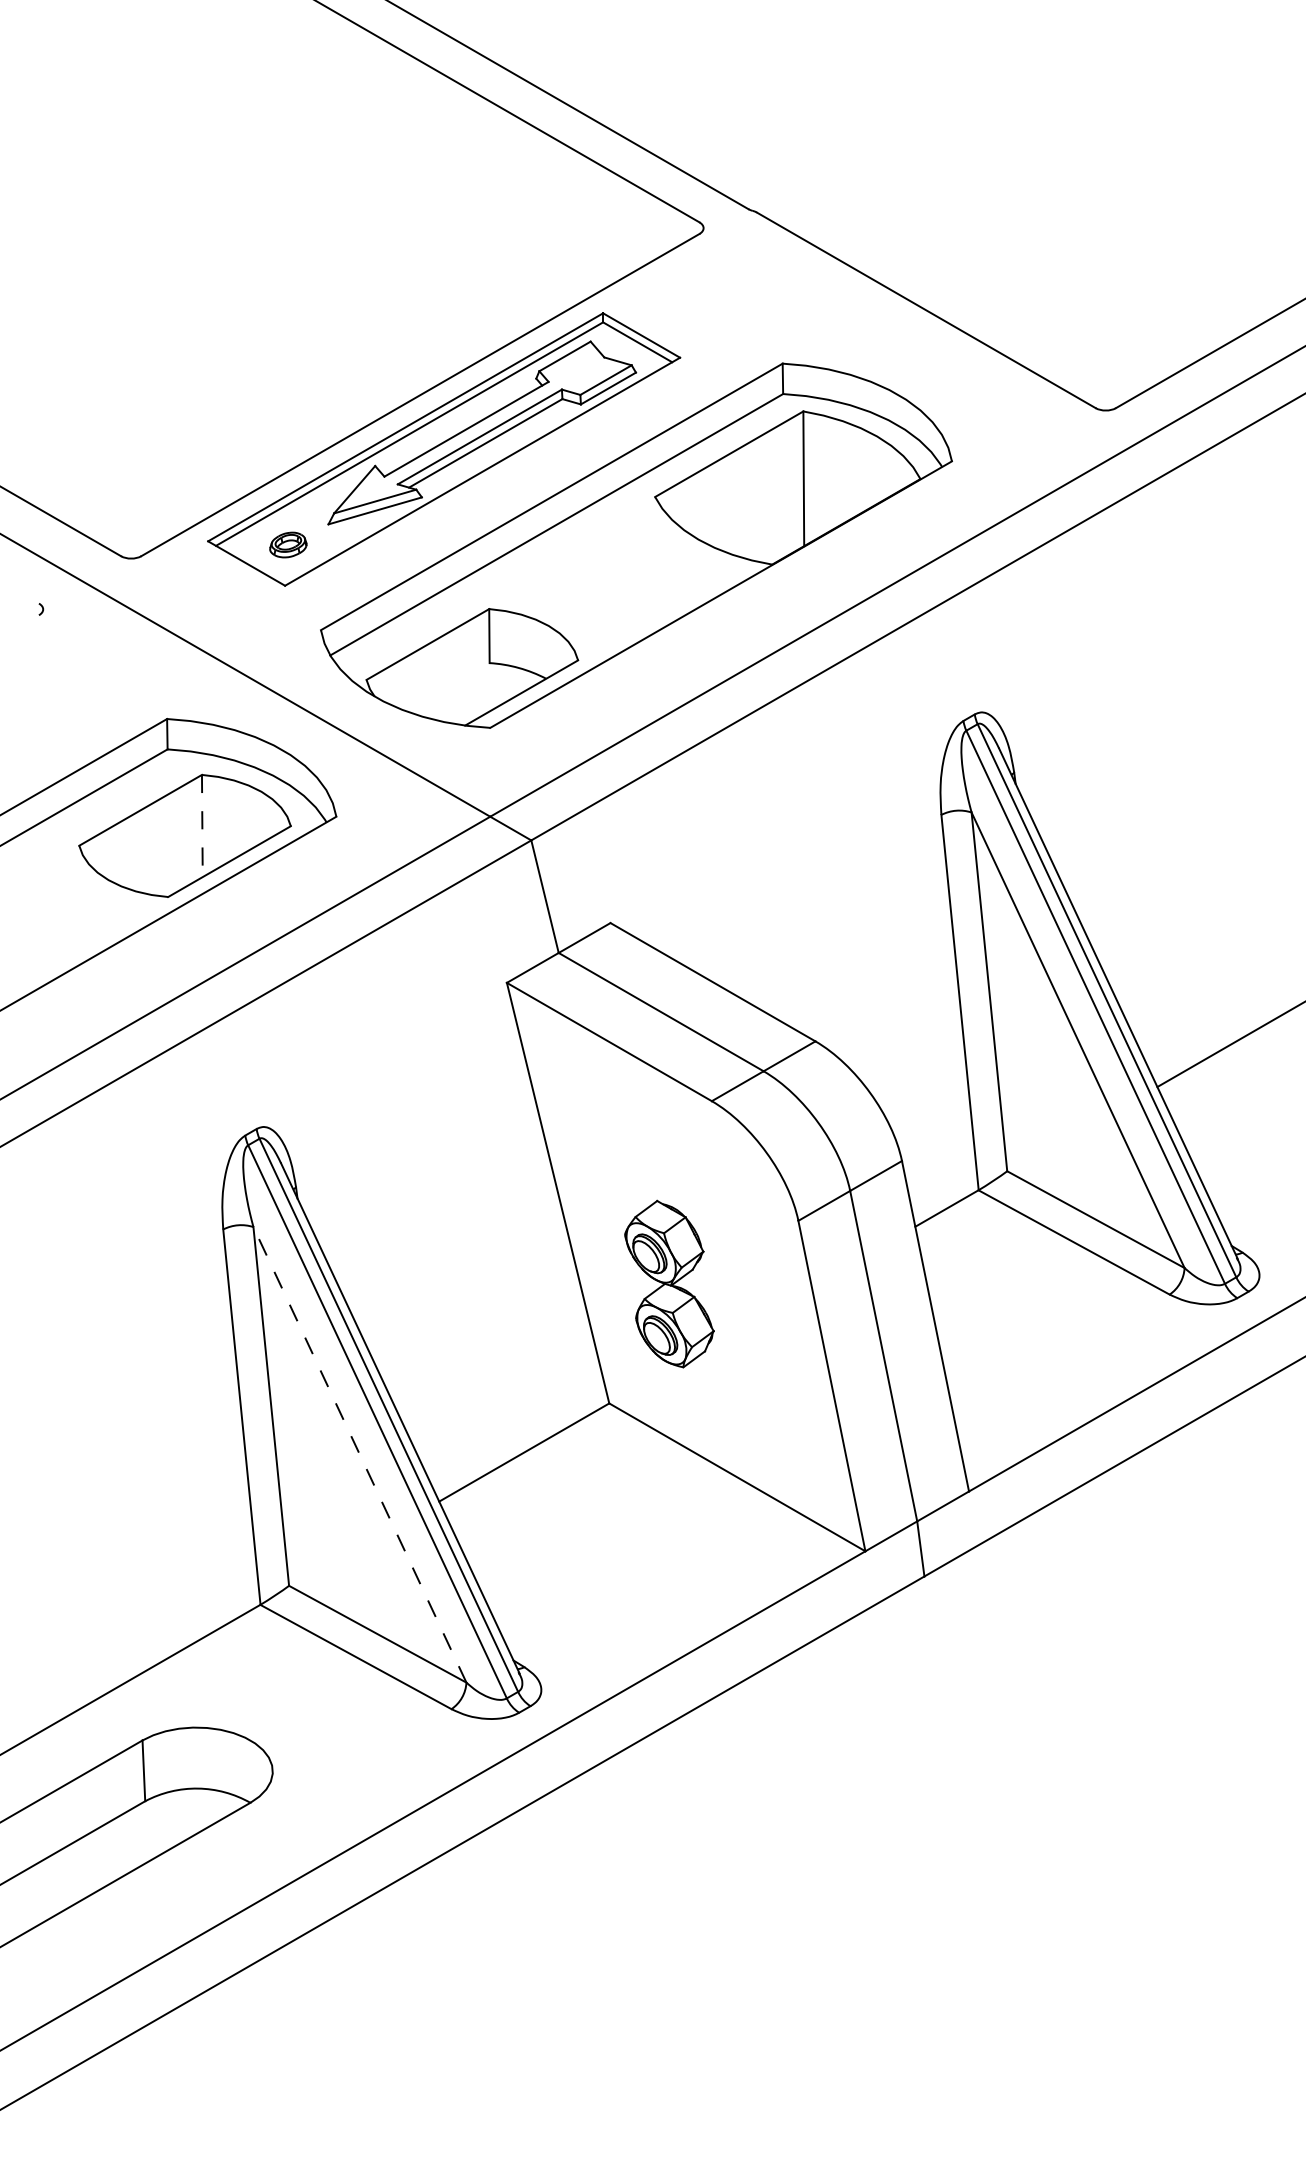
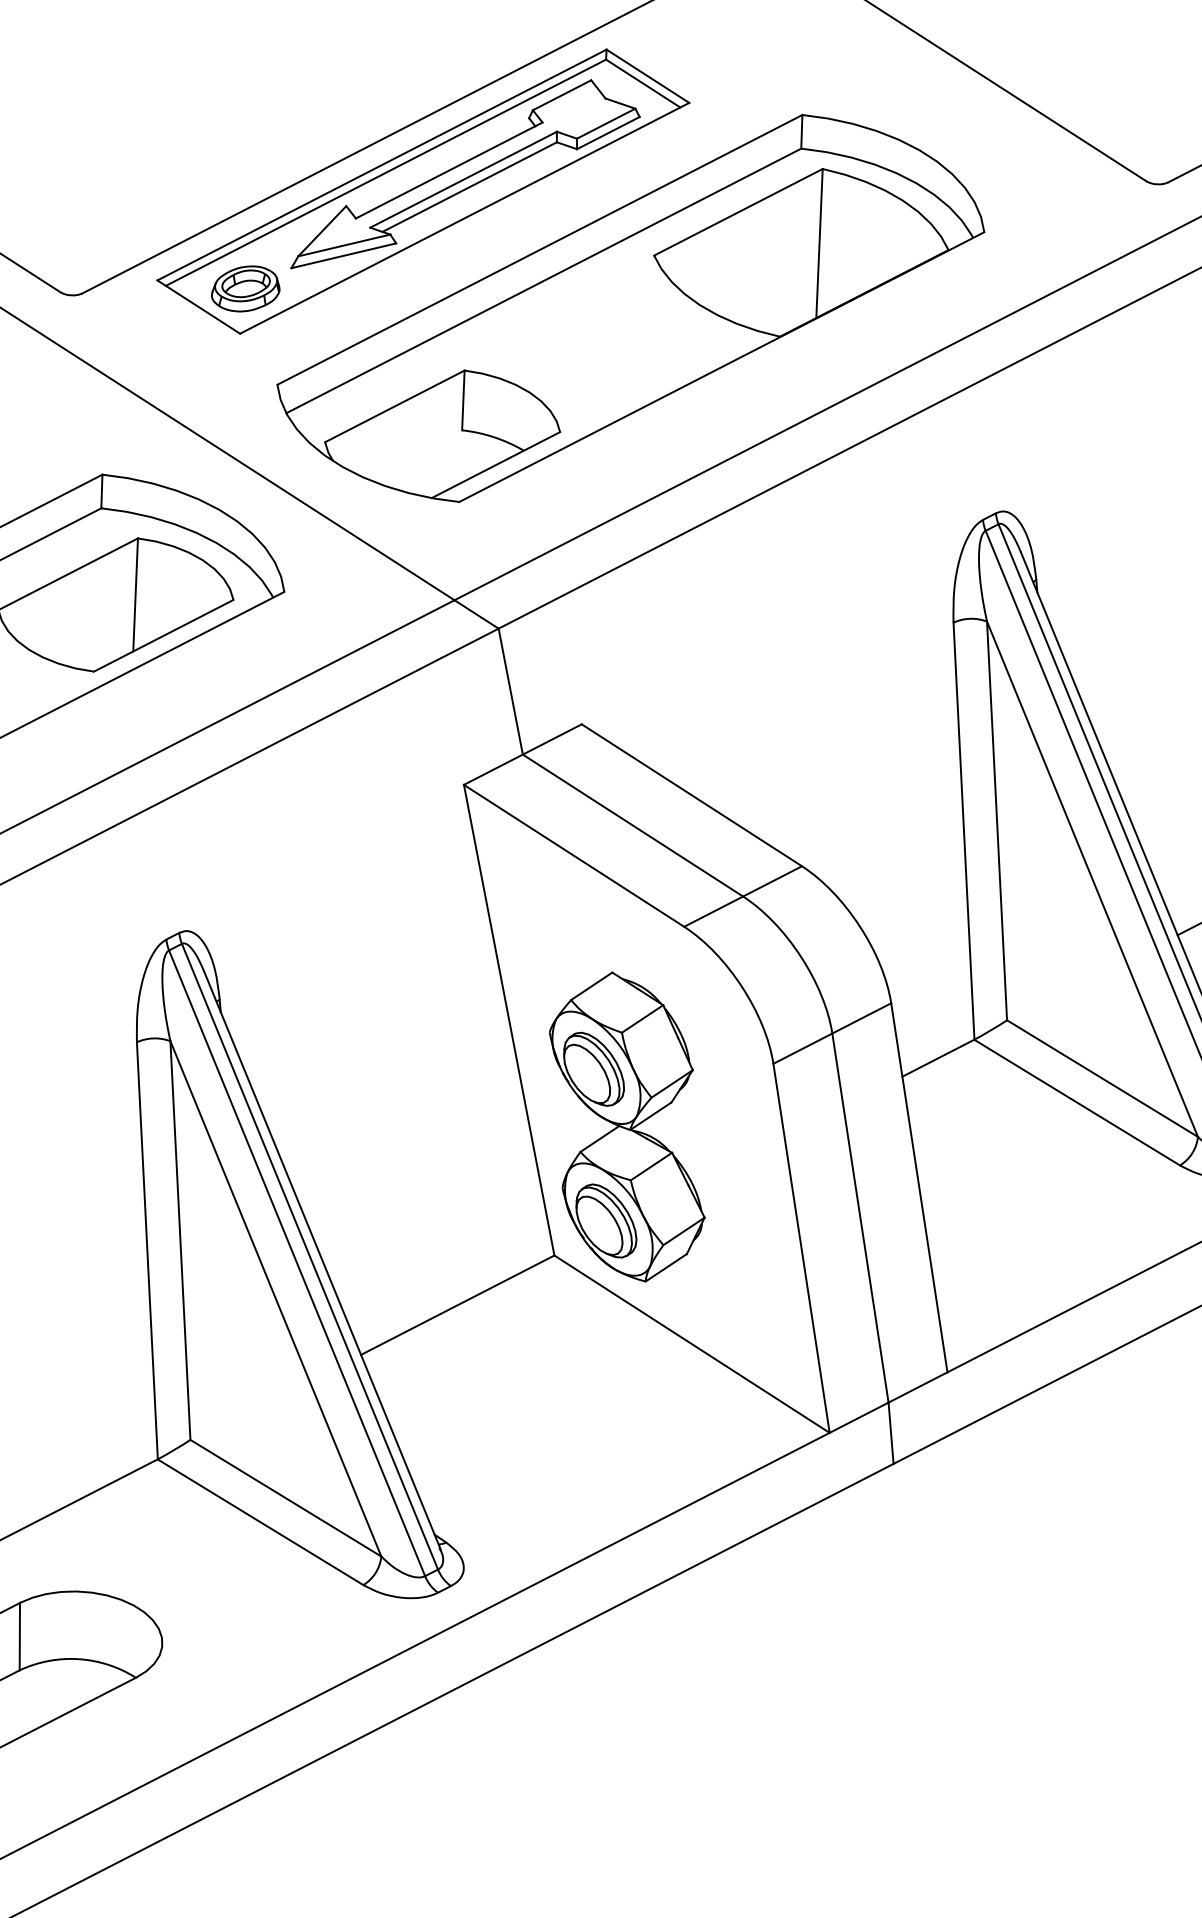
part: (288, 544) -> (246, 288), size x1.67
line: (202, 826) -> (135, 595), dashed -> solid
part: (669, 1283) -> (627, 1126), size x1.67
line: (359, 1454) -> (275, 1298), dashed -> solid

